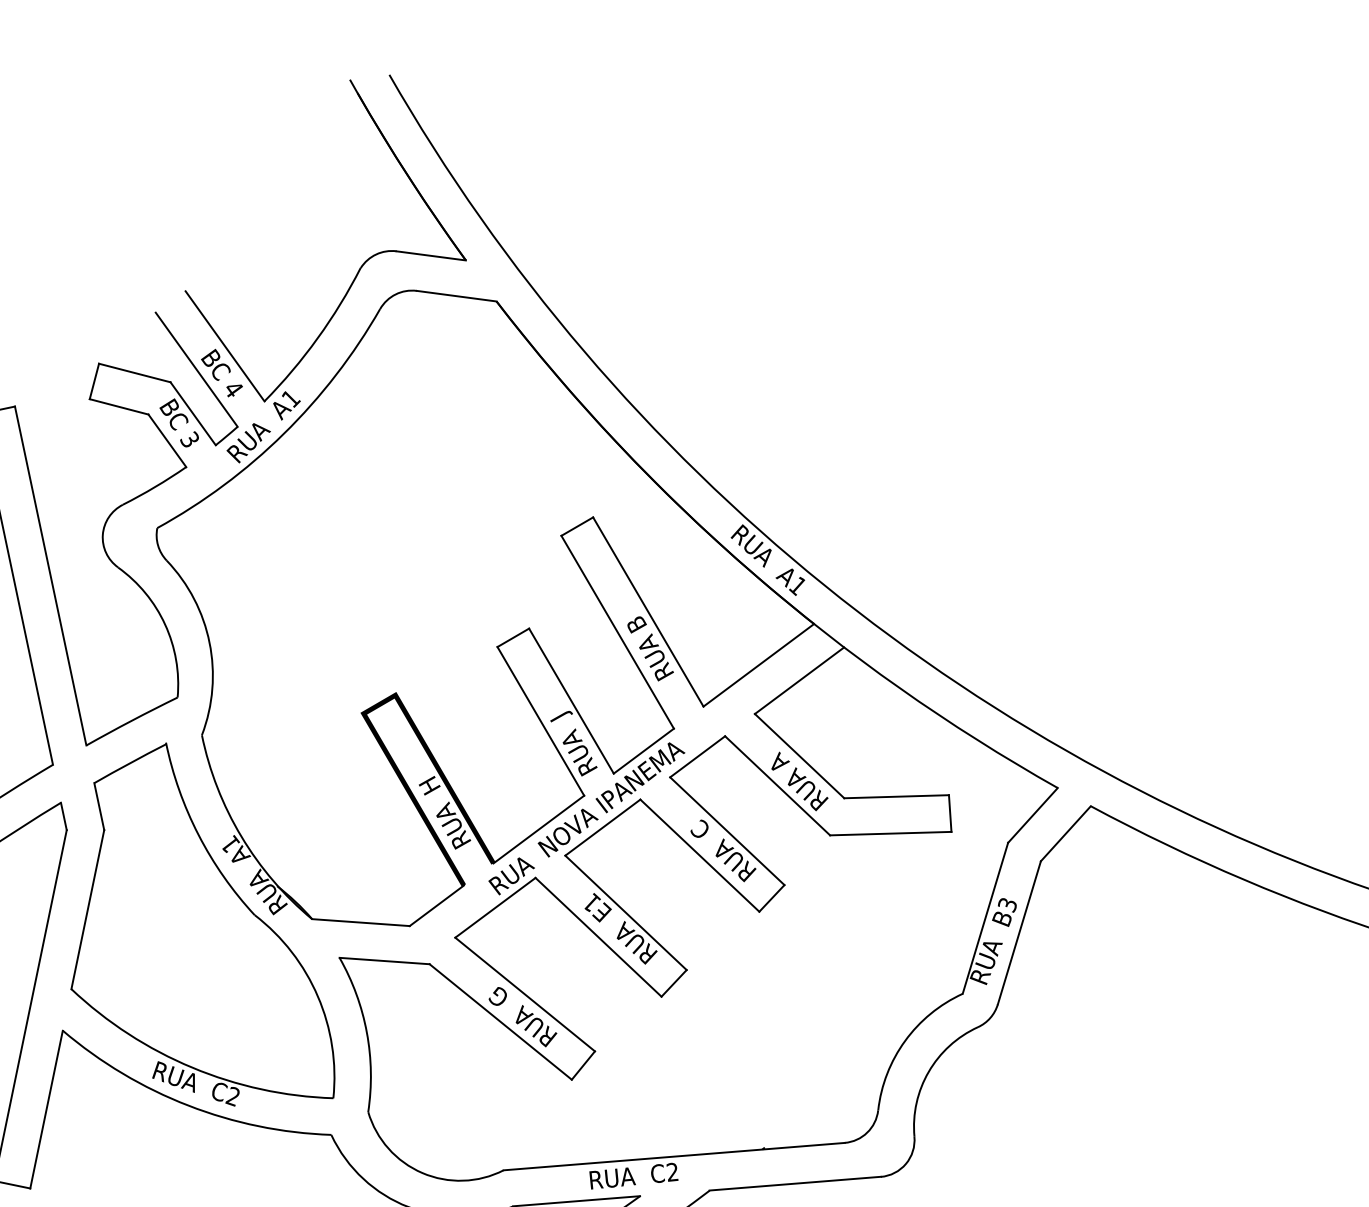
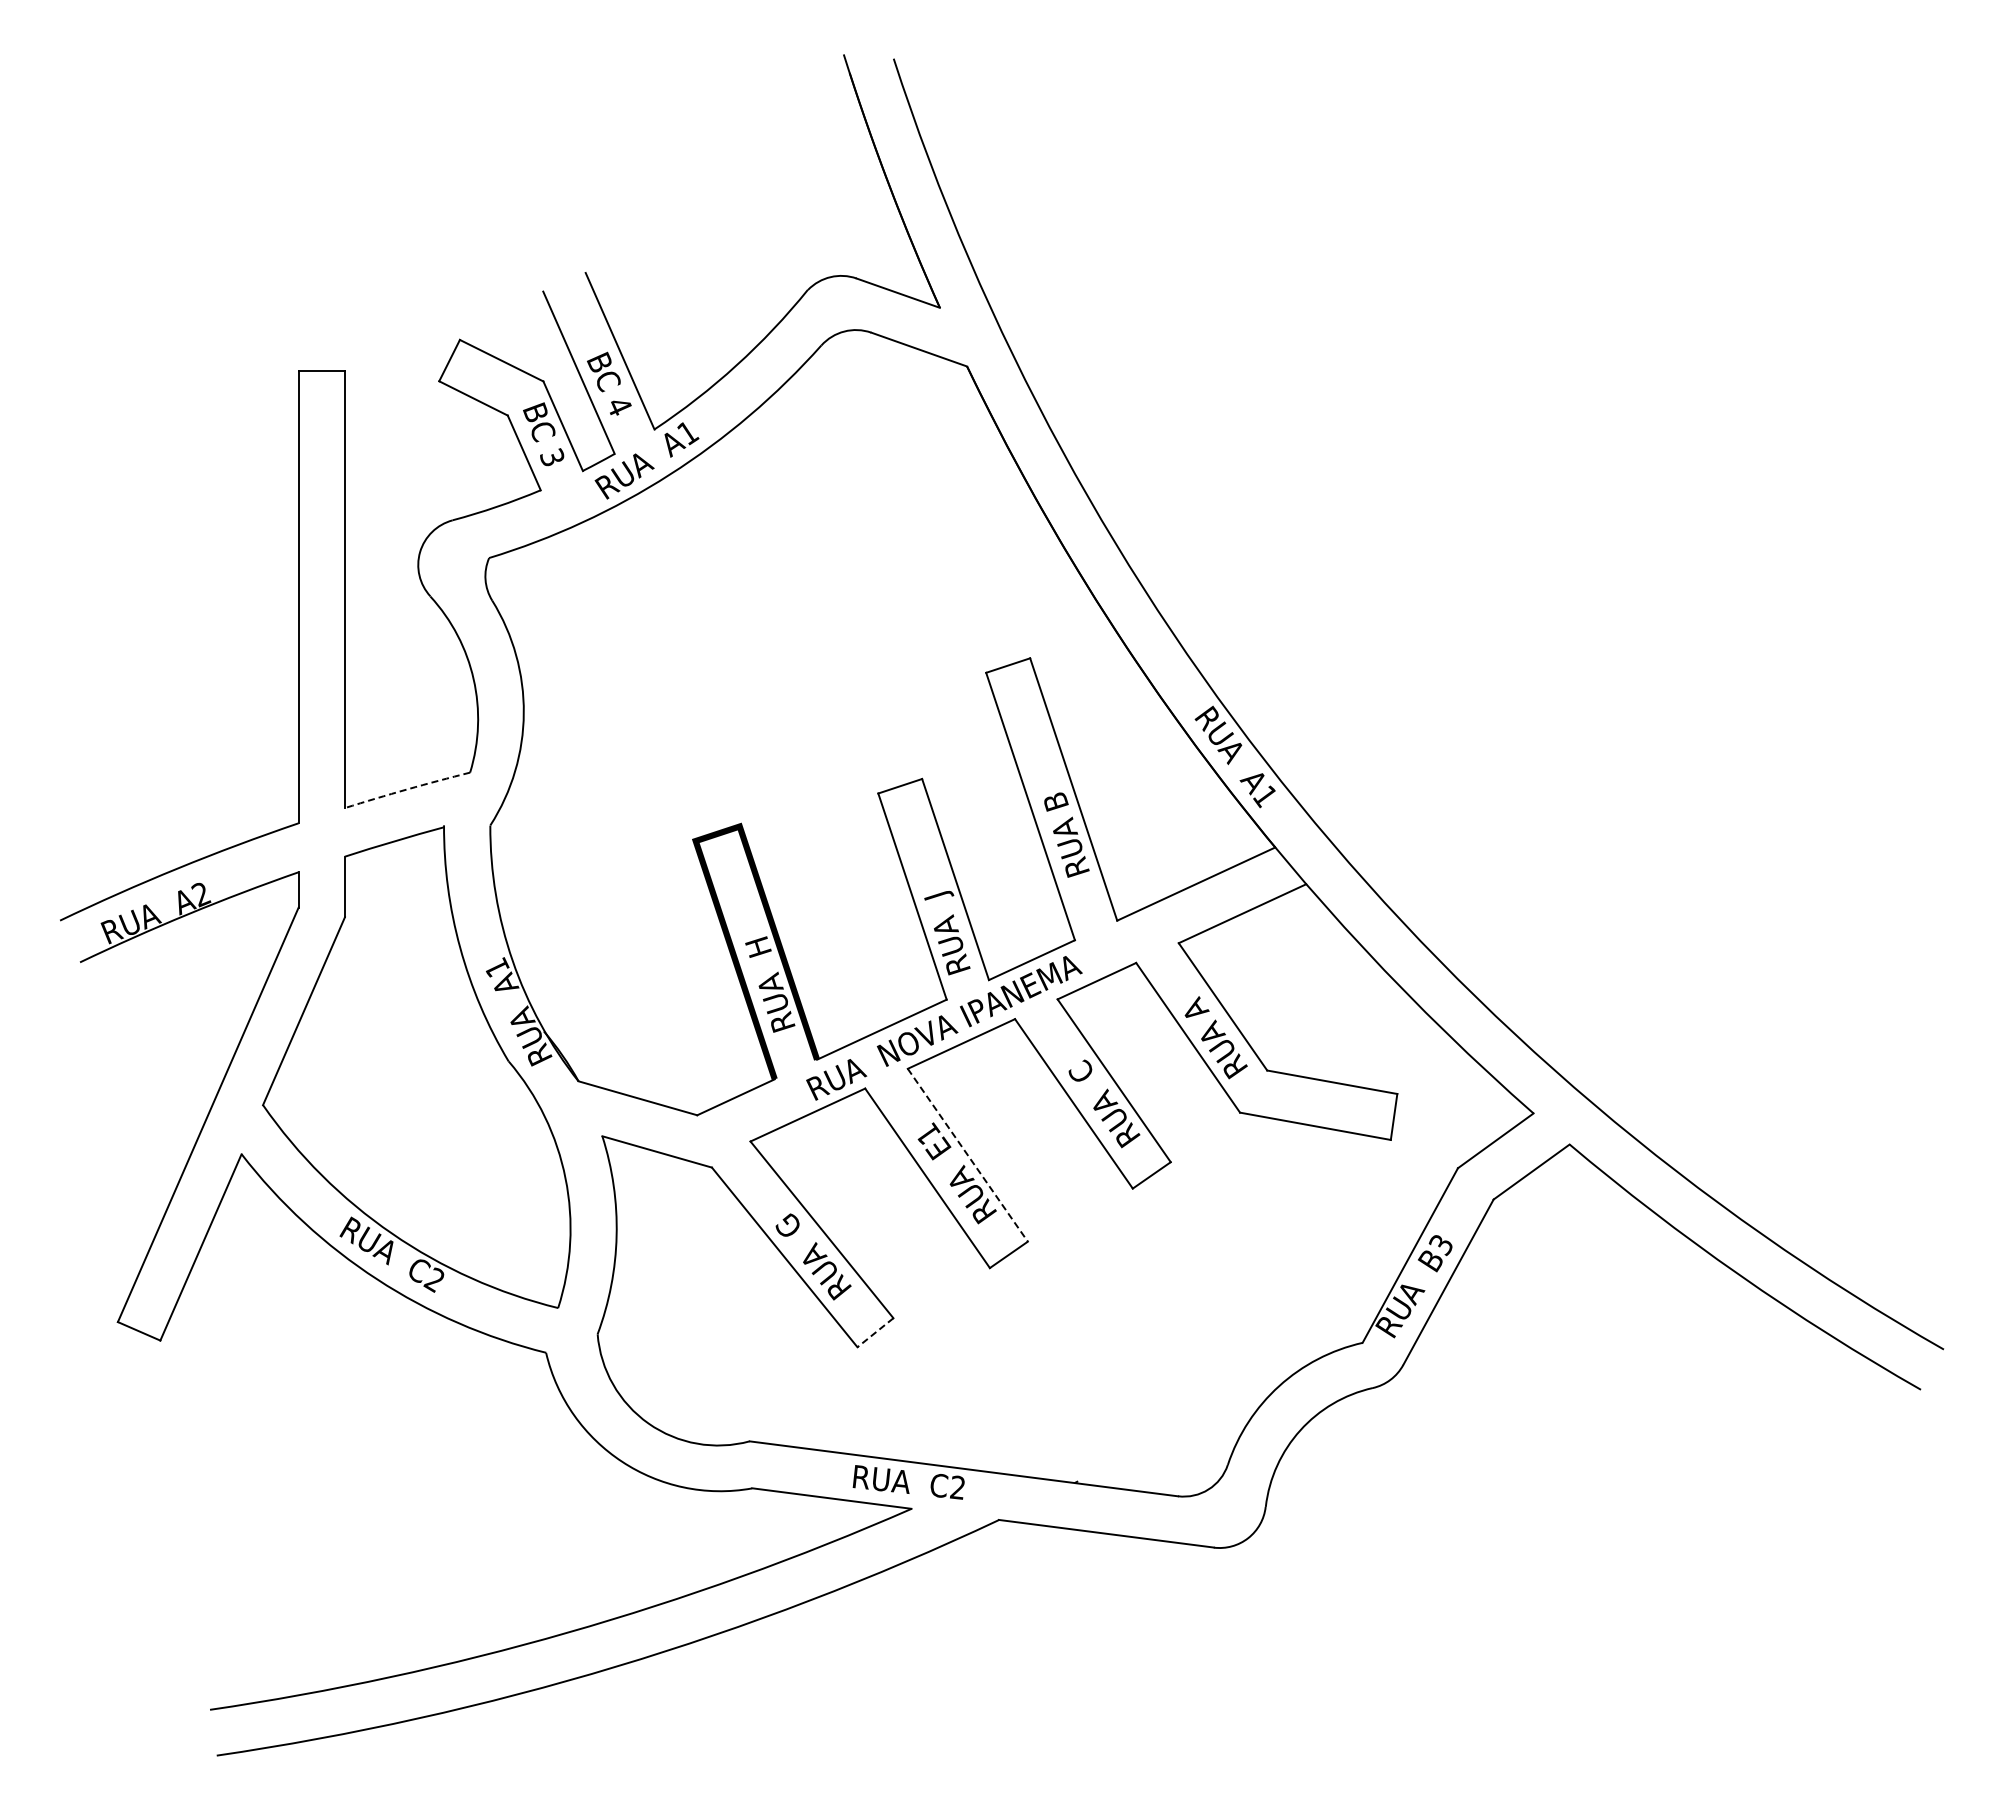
arc: (131, 720) -> (407, 789), solid -> dashed
line: (626, 912) -> (968, 1155), solid -> dashed
line: (583, 1066) -> (875, 1333), solid -> dashed

